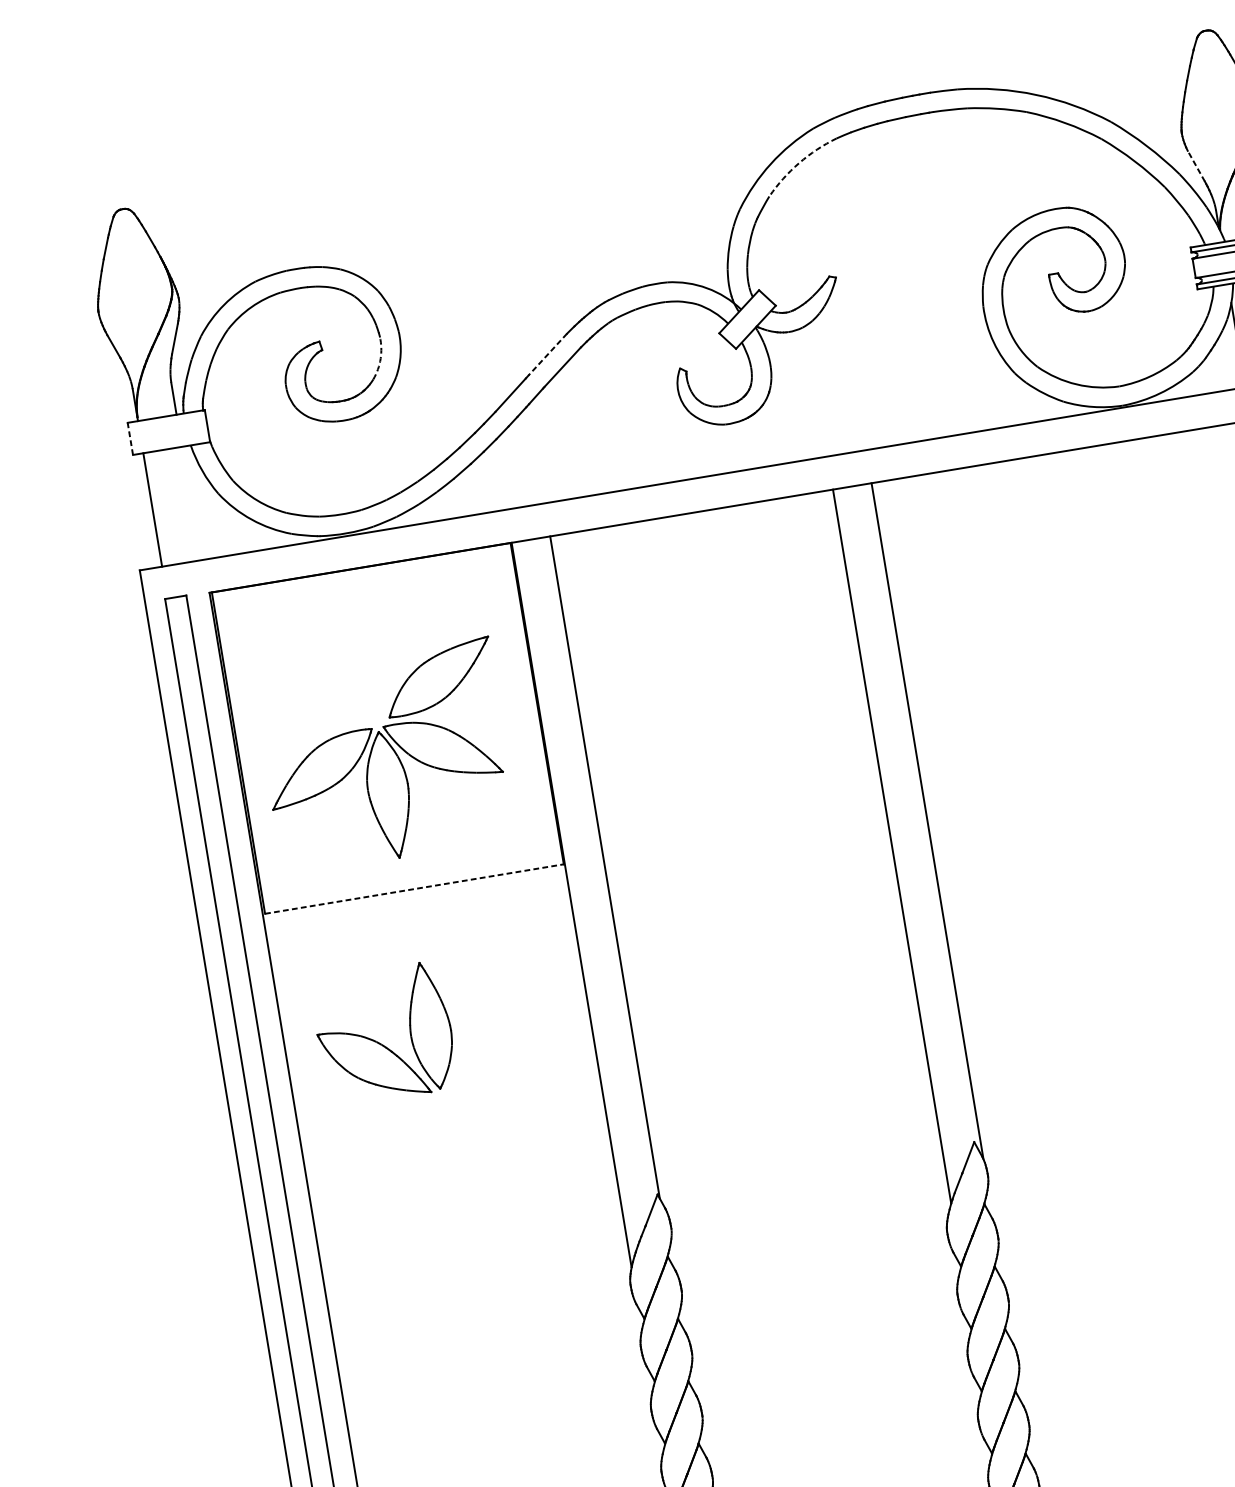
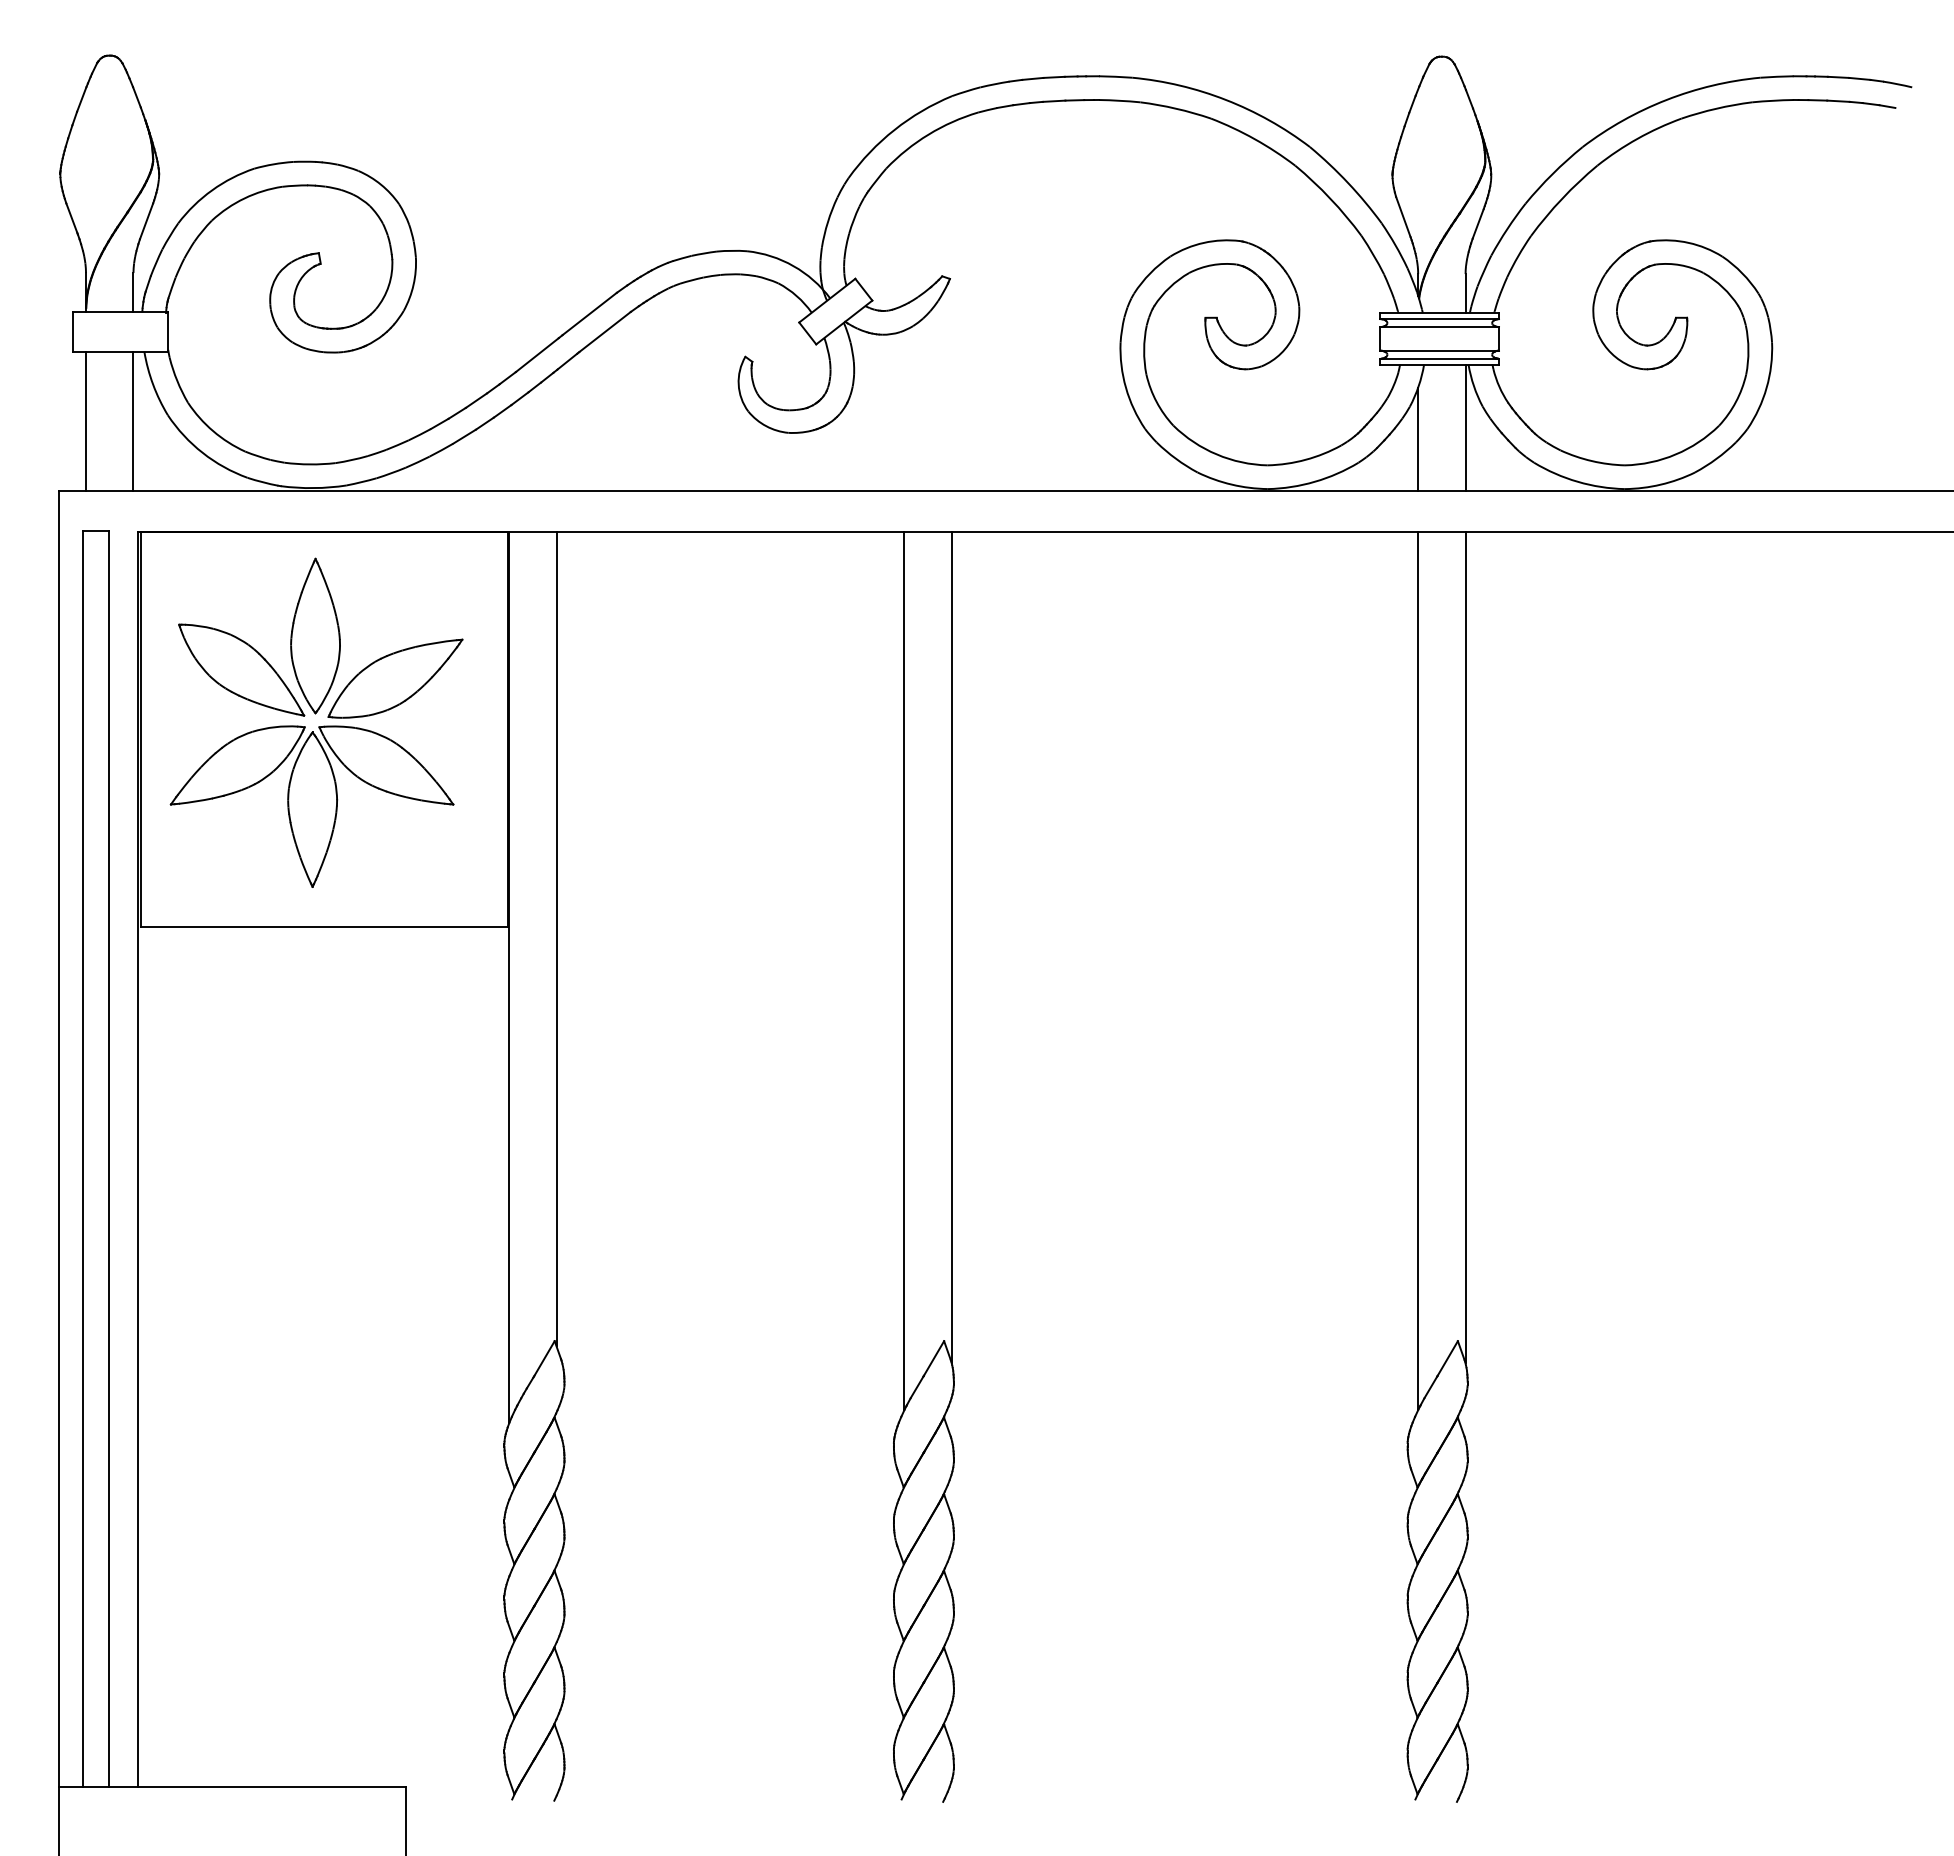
arc: (799, 163) -> (928, 134), dashed -> solid
line: (1196, 165) -> (1403, 216), dashed -> solid
line: (547, 354) -> (589, 313), dashed -> solid
arc: (380, 358) -> (388, 285), dashed -> solid
line: (130, 439) -> (73, 332), dashed -> solid
line: (191, 503) -> (133, 421), added
line: (414, 889) -> (324, 927), dashed -> solid
part: (380, 1042) -> (252, 646), moved

